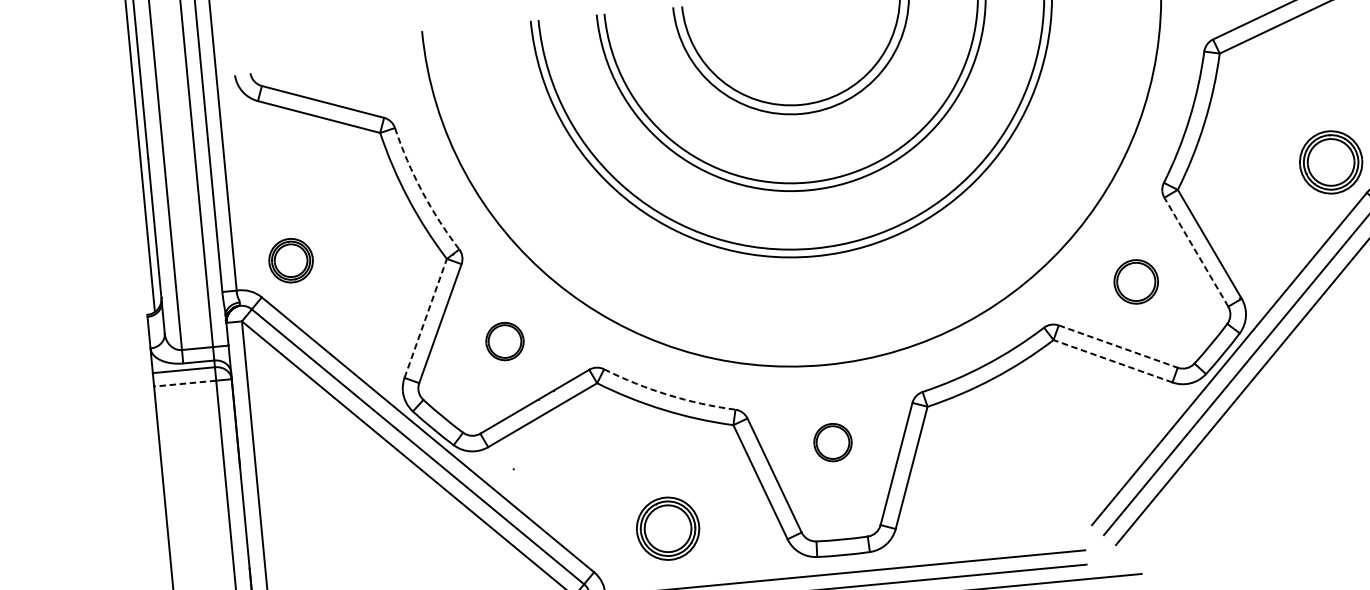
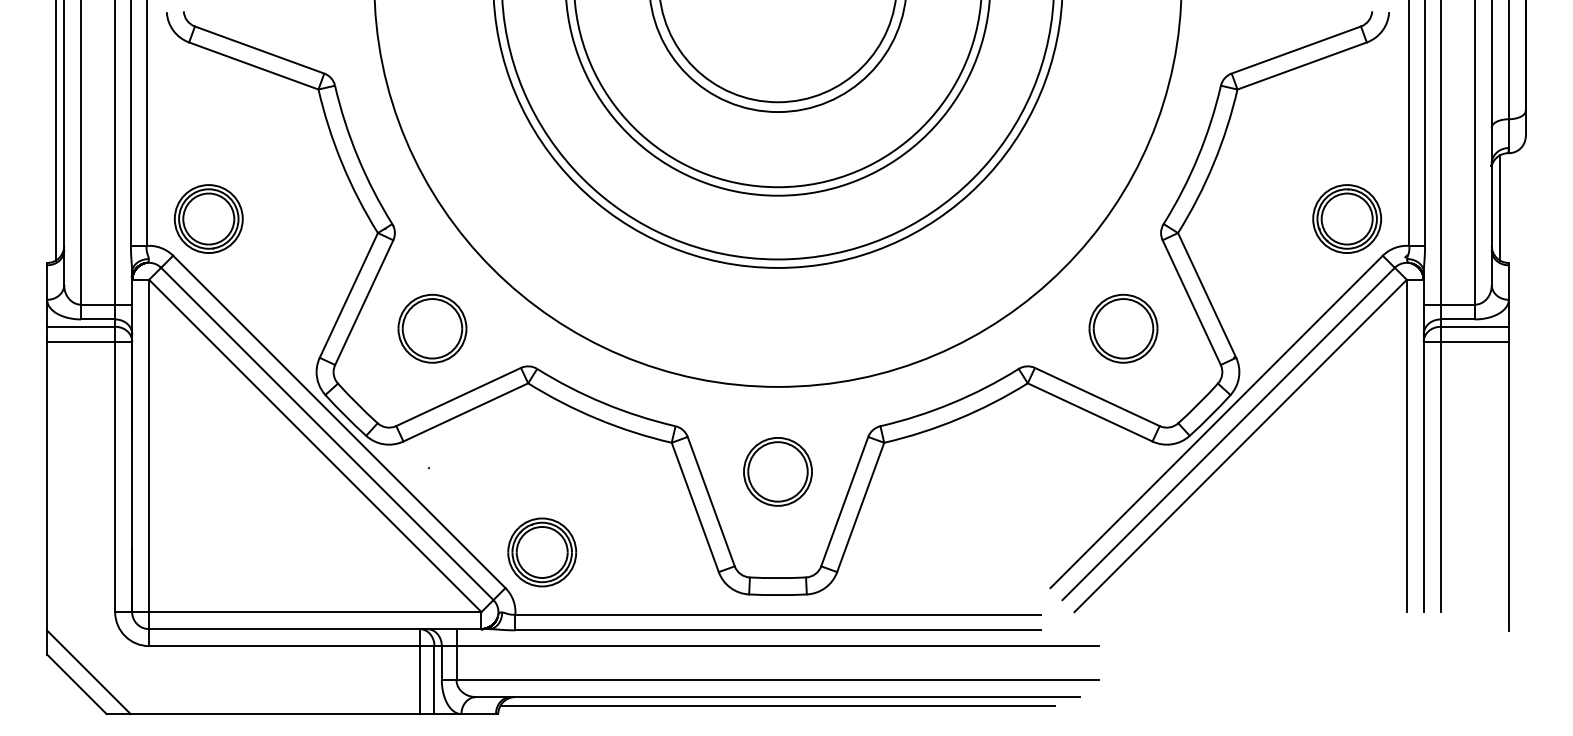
arc: (421, 191) -> (357, 157), dashed -> solid
line: (1196, 252) -> (1191, 302), dashed -> solid
part: (290, 260) -> (208, 218), size x1.43
part: (1136, 281) -> (1123, 328), size x1.43
line: (425, 318) -> (348, 295), dashed -> solid
part: (505, 341) -> (432, 328), size x1.67
line: (1118, 347) -> (1097, 397), dashed -> solid
line: (1113, 361) -> (1090, 412), dashed -> solid
line: (185, 383) -> (81, 341), dashed -> solid
arc: (668, 395) -> (604, 403), dashed -> solid
part: (832, 442) -> (777, 471), size x1.67
part: (668, 528) -> (542, 552), moved

